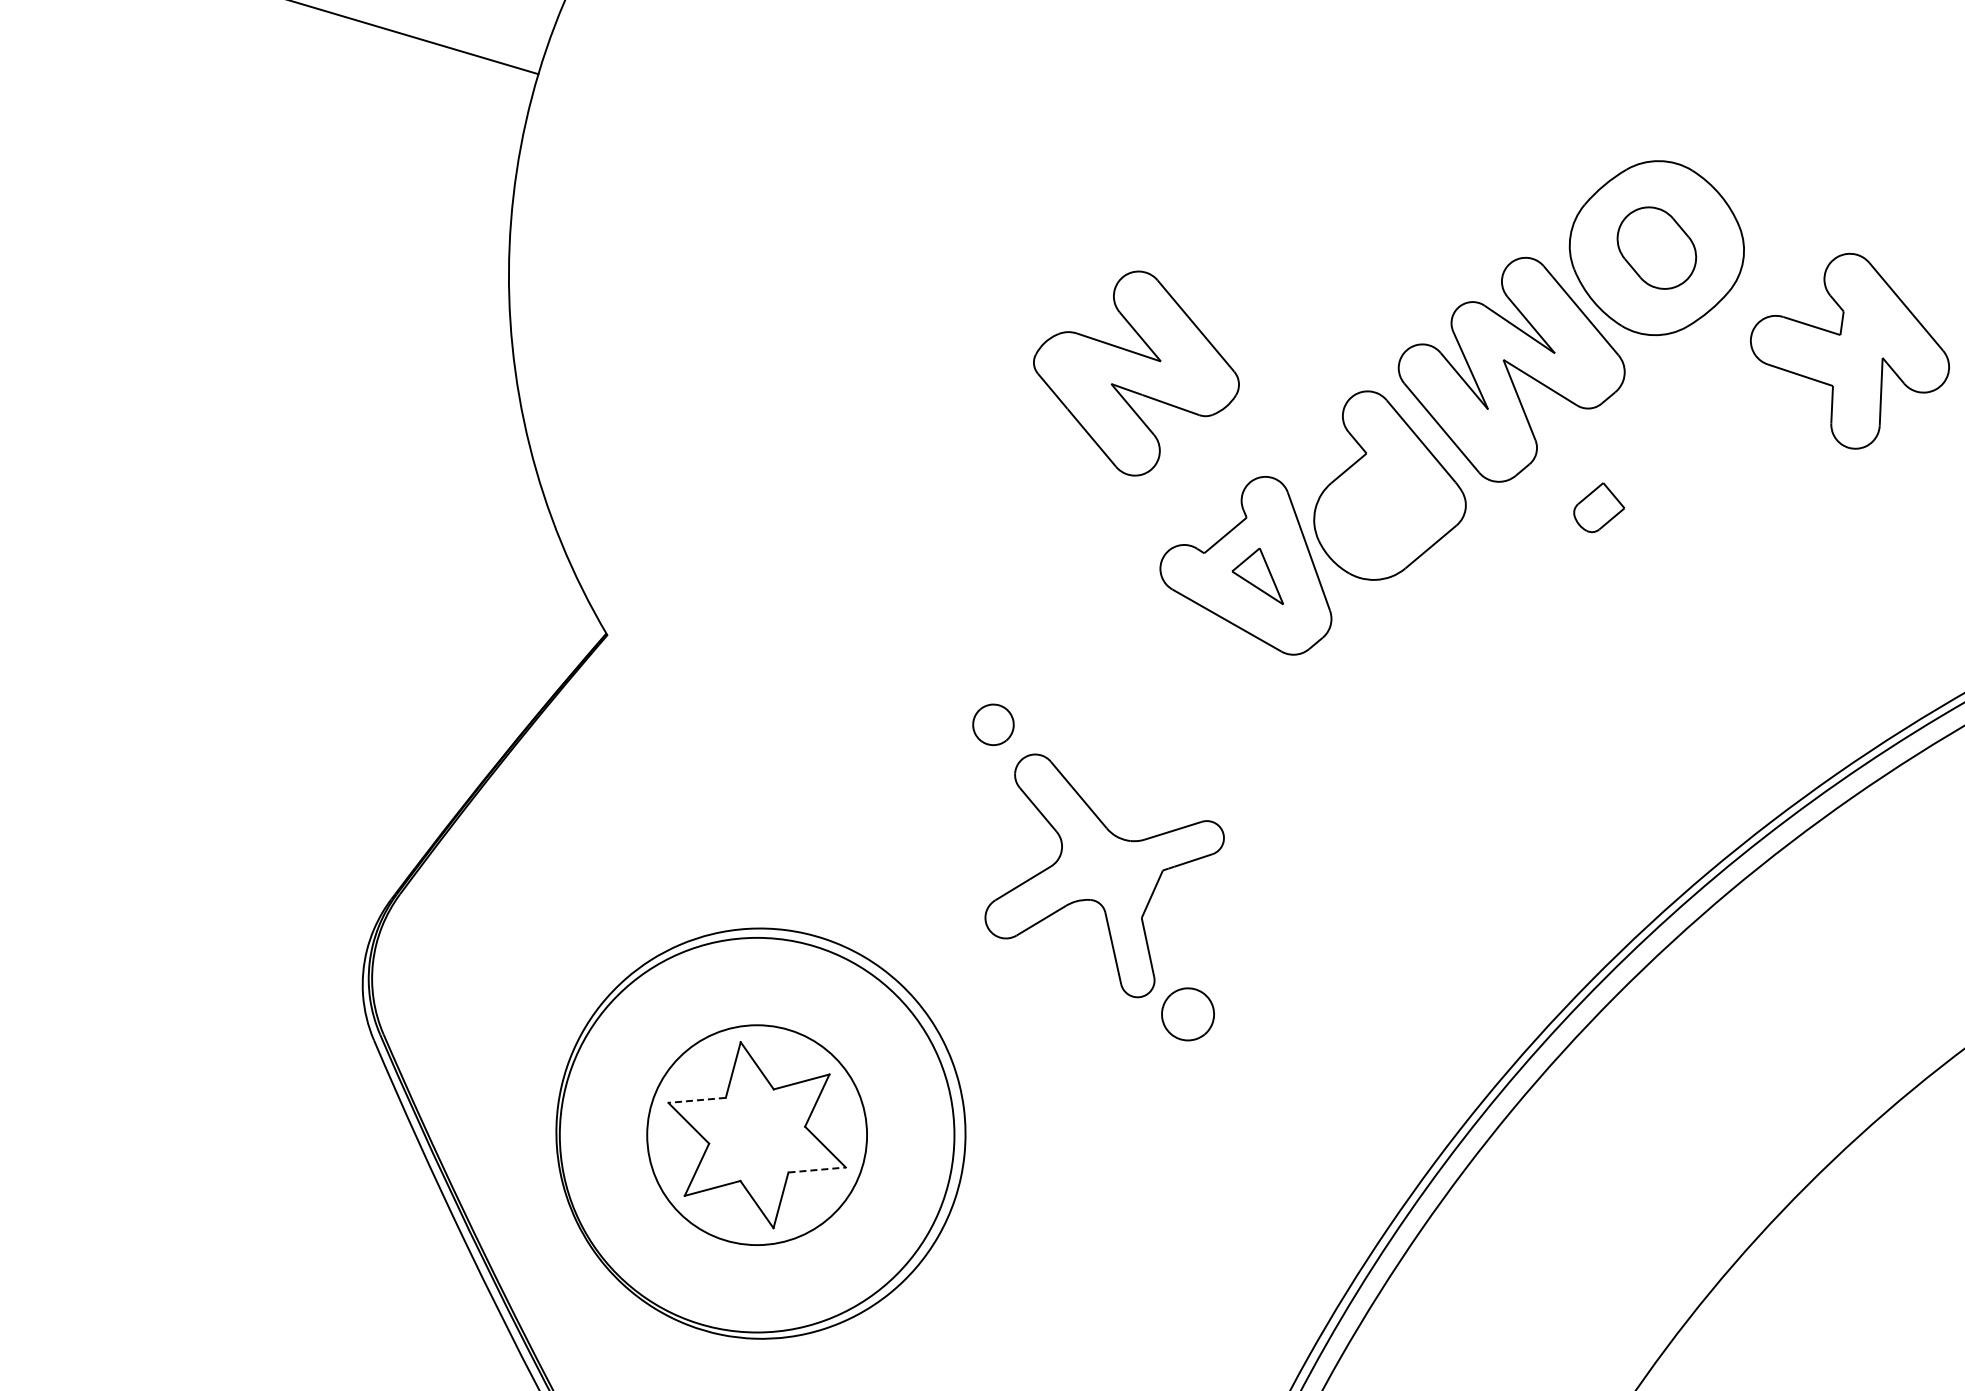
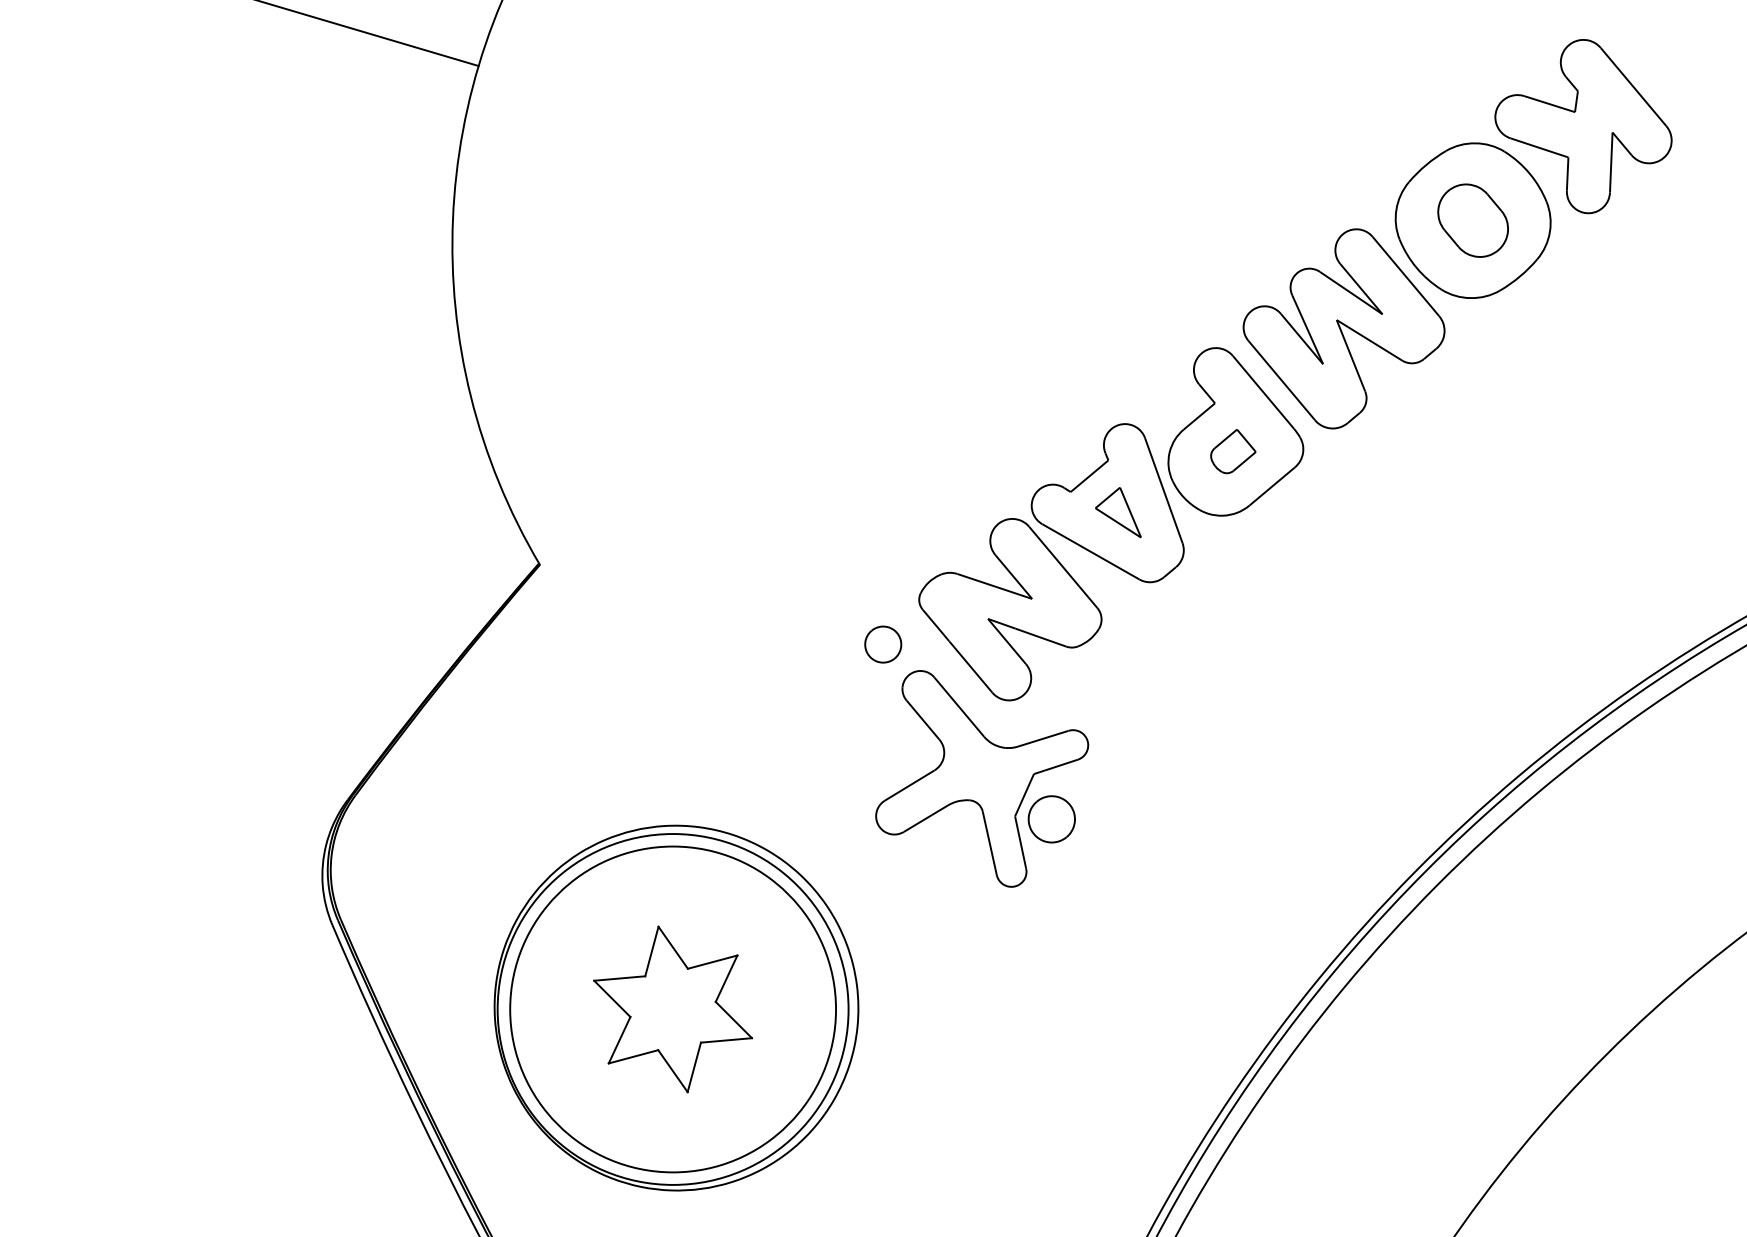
part: (1849, 350) -> (1583, 125), moved
part: (1136, 373) -> (1010, 609), moved
part: (1598, 507) -> (1232, 451), moved
part: (1187, 1014) -> (1051, 819), moved
line: (697, 1100) -> (620, 978), dashed -> solid
circle: (756, 1134) -> (672, 1008), size x1.67
line: (817, 1170) -> (726, 1040), dashed -> solid

